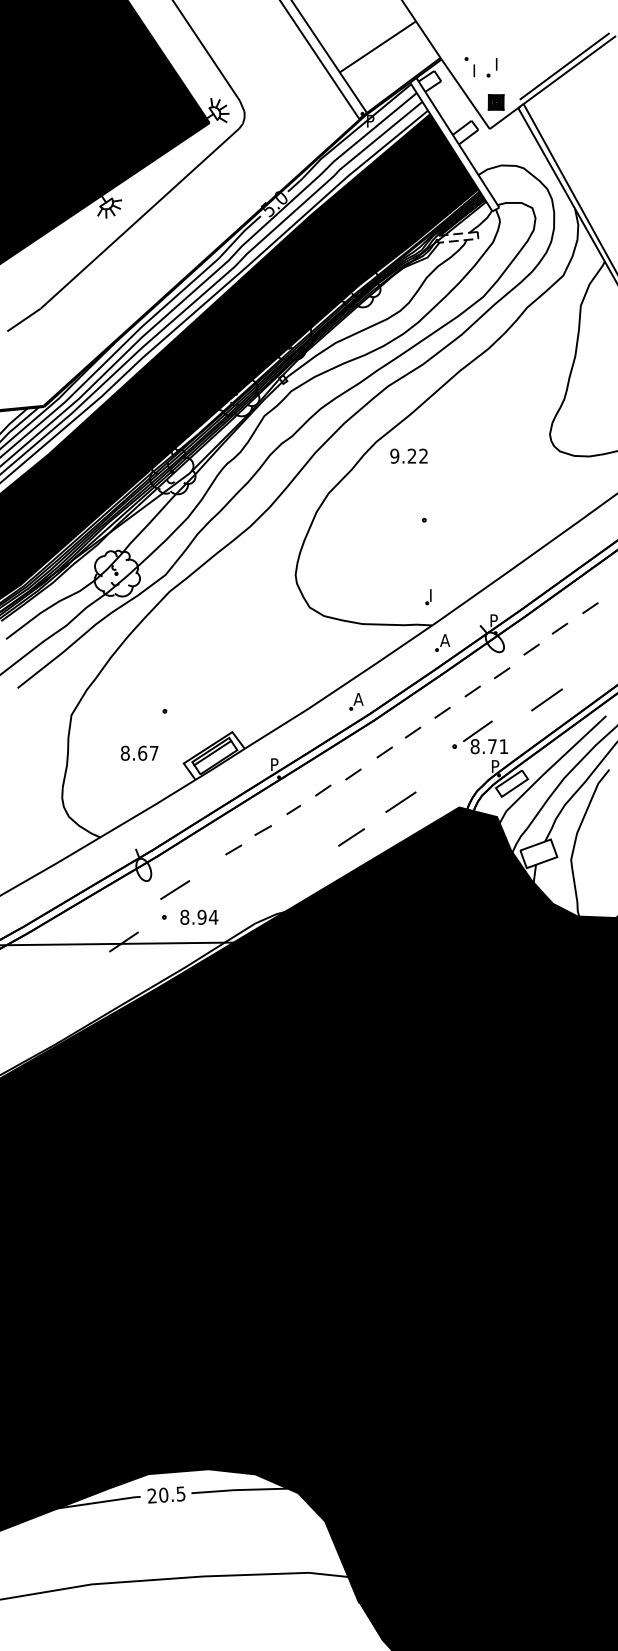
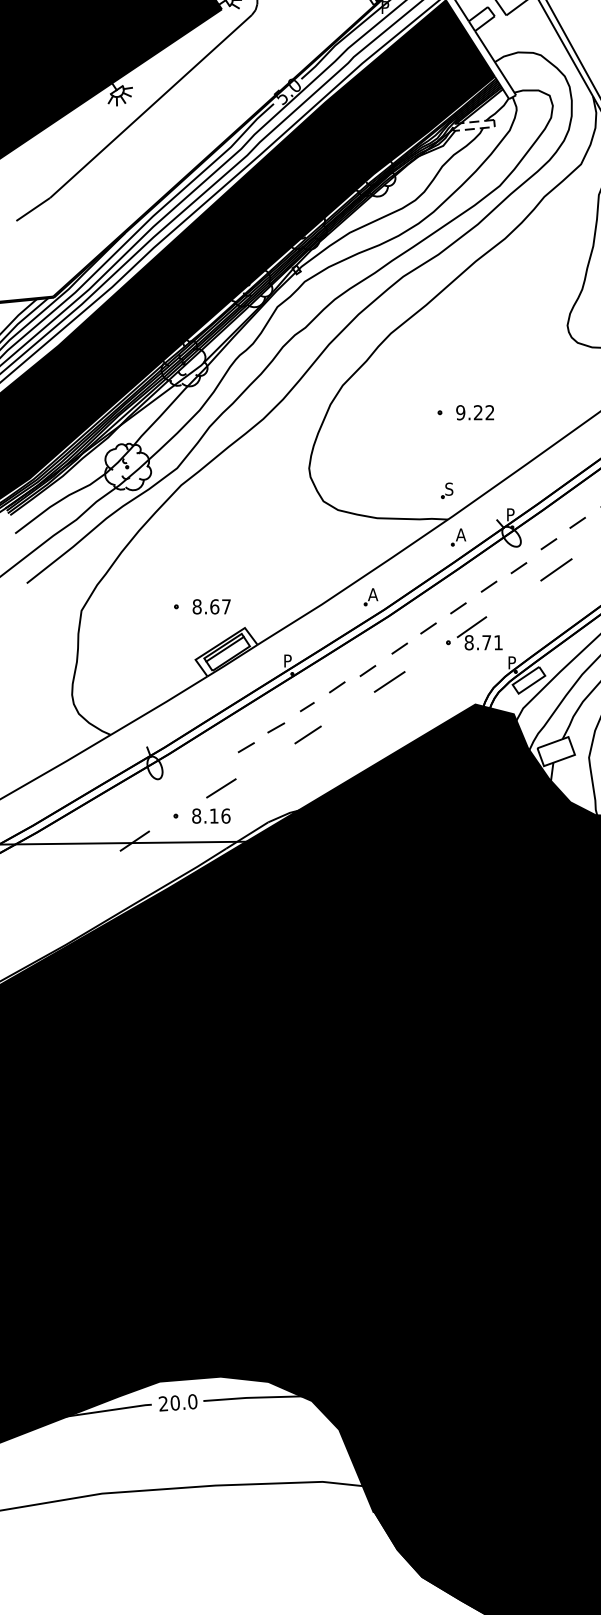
text: (408, 455) -> (474, 412), moved
text: (433, 595) -> (449, 489), I -> S
line: (546, 699) -> (555, 569), moved
part: (480, 737) -> (474, 633), moved
text: (139, 752) -> (211, 606), moved
line: (400, 801) -> (389, 681), moved
line: (351, 837) -> (308, 734), moved
line: (175, 889) -> (221, 787), moved
text: (207, 916) -> (219, 815), 8.94 -> 8.16
text: (180, 1493) -> (192, 1401), 20.5 -> 20.0

